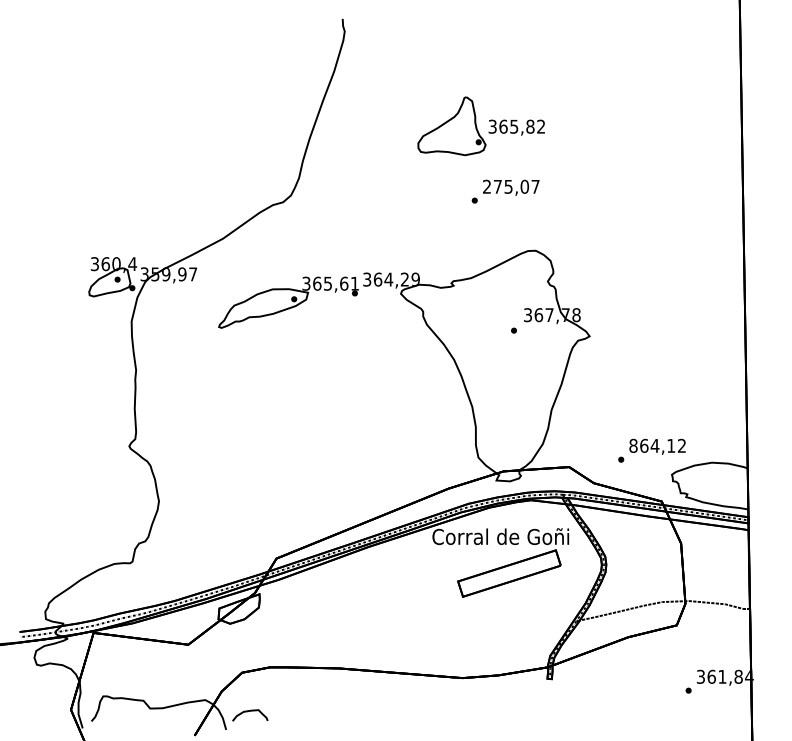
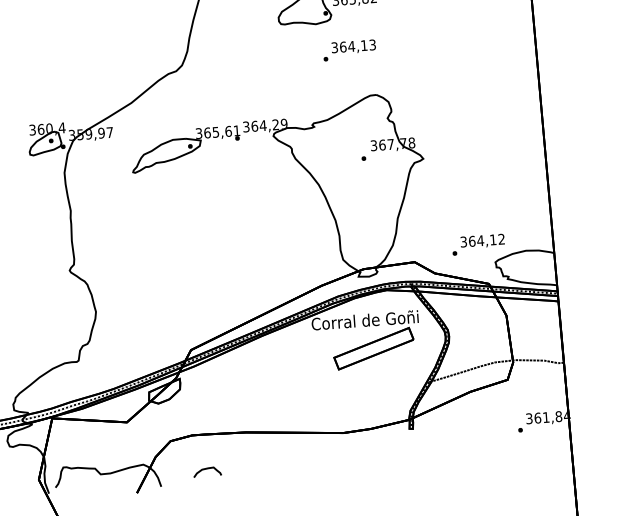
text: (511, 186) -> (353, 46), 275,07 -> 364,13
text: (633, 445) -> (463, 241), 864,12 -> 364,12
curve: (250, 711) -> (207, 469), moved

